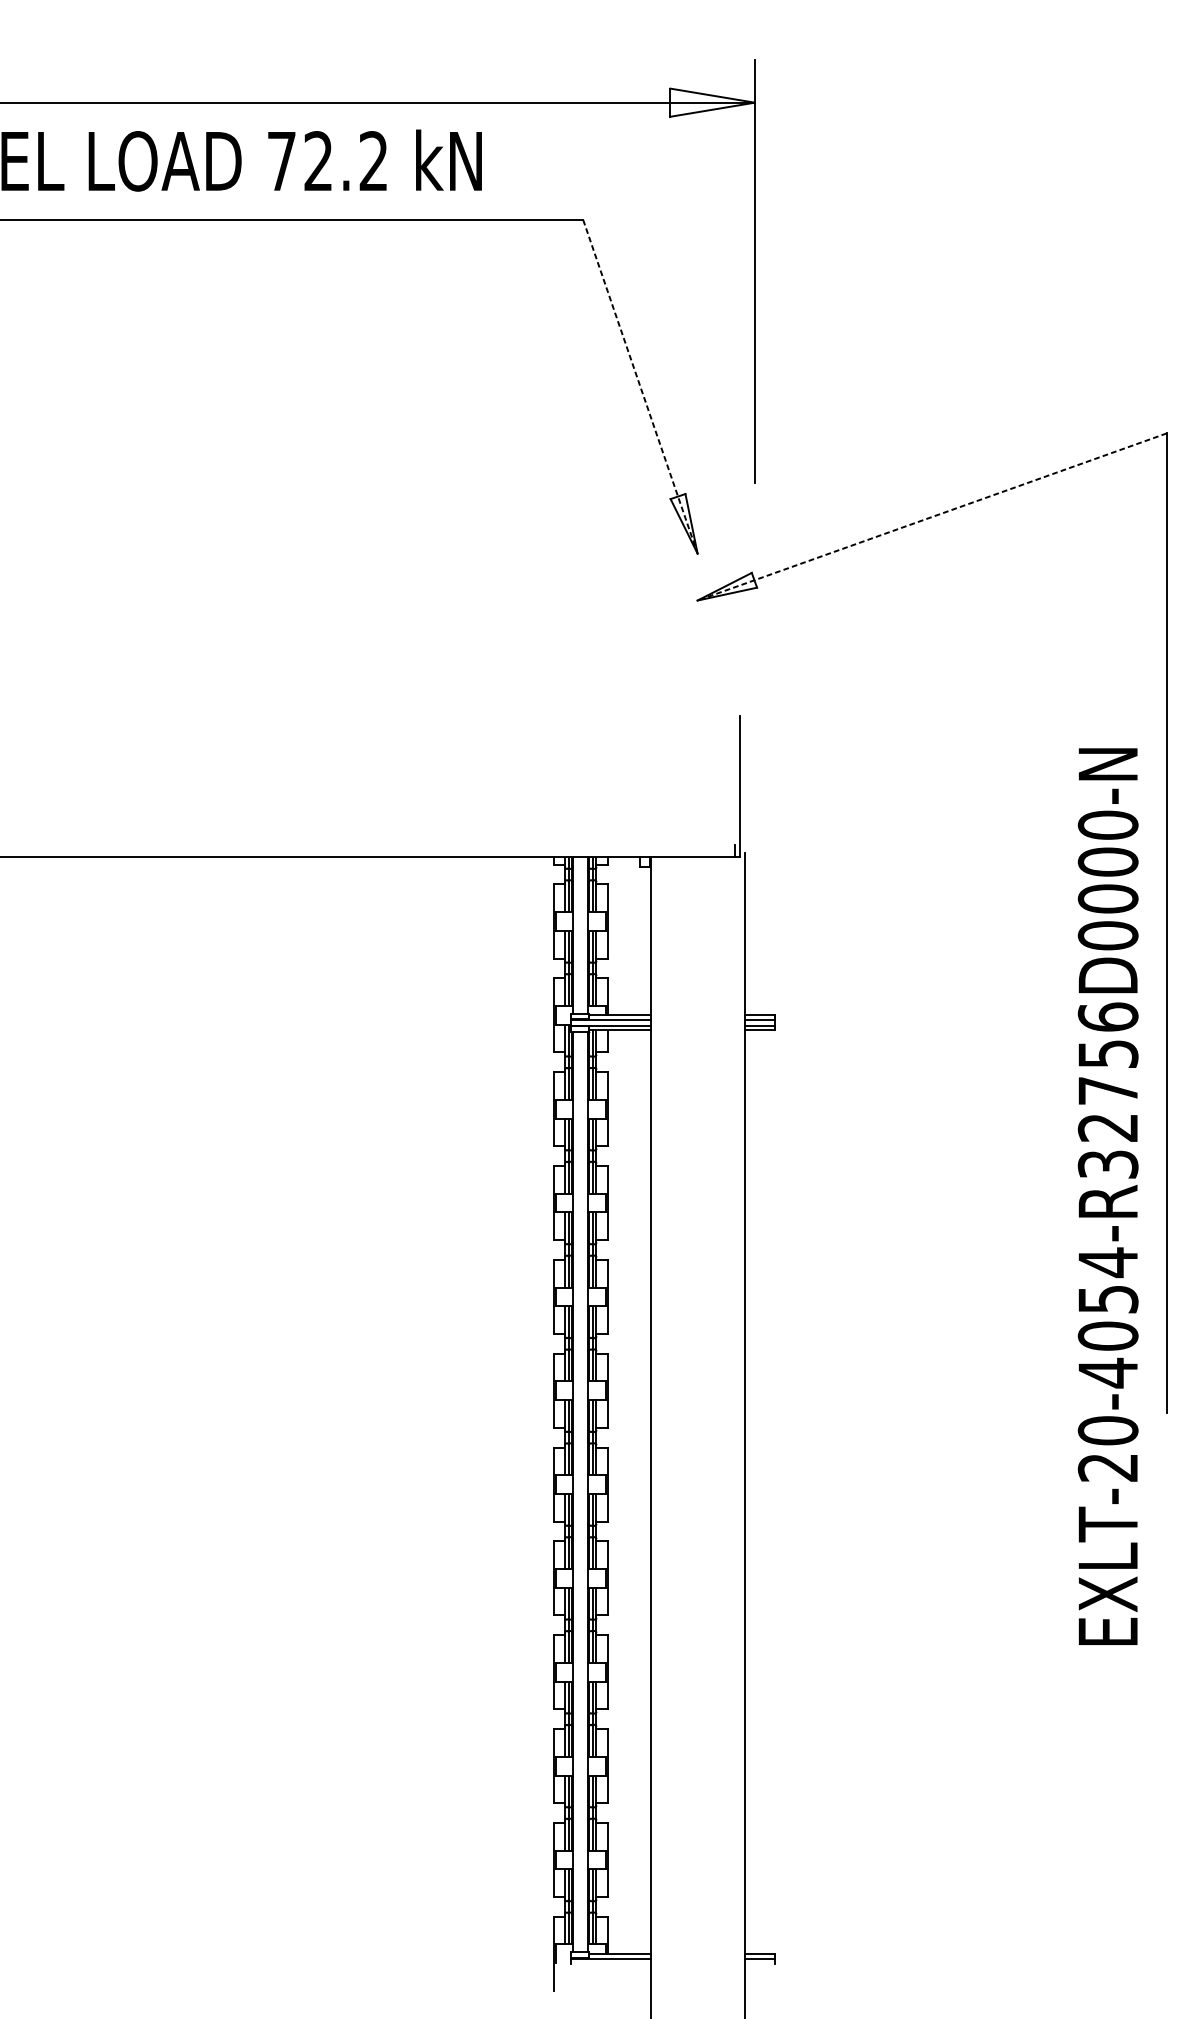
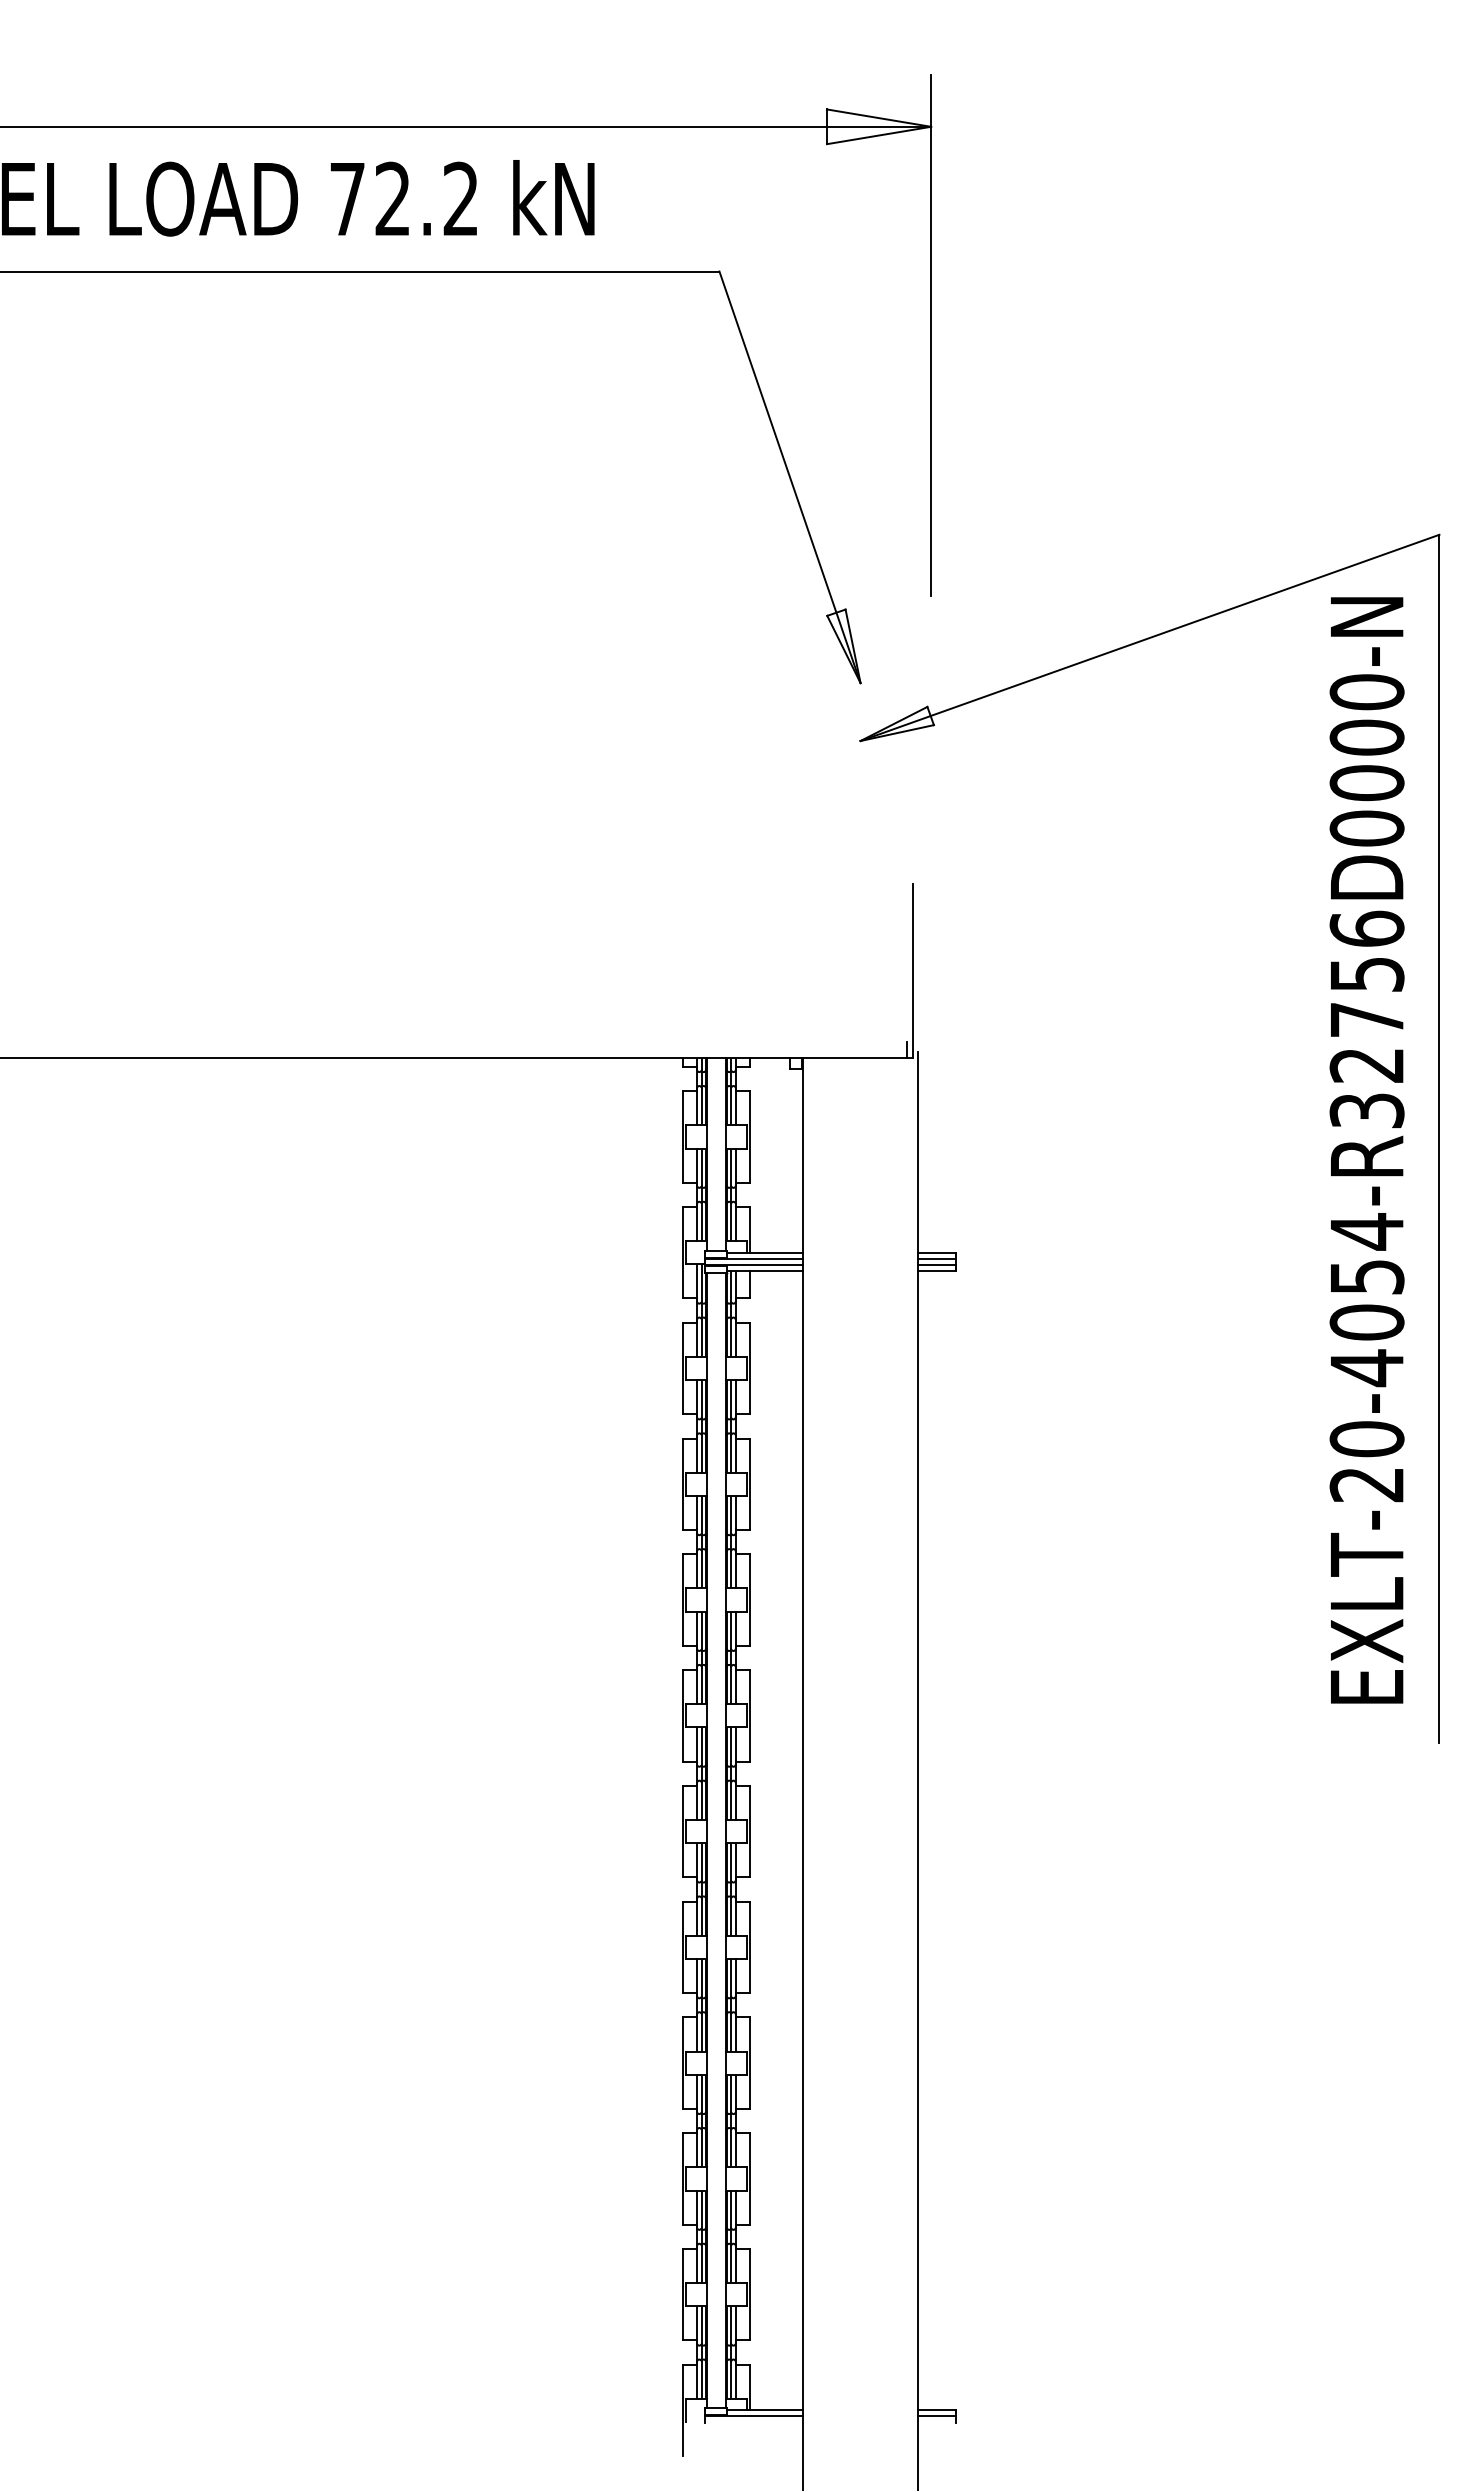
line: (640, 386) -> (790, 477), dashed -> solid
line: (931, 517) -> (1149, 638), dashed -> solid
text: (1107, 1196) -> (1366, 1150), moved

